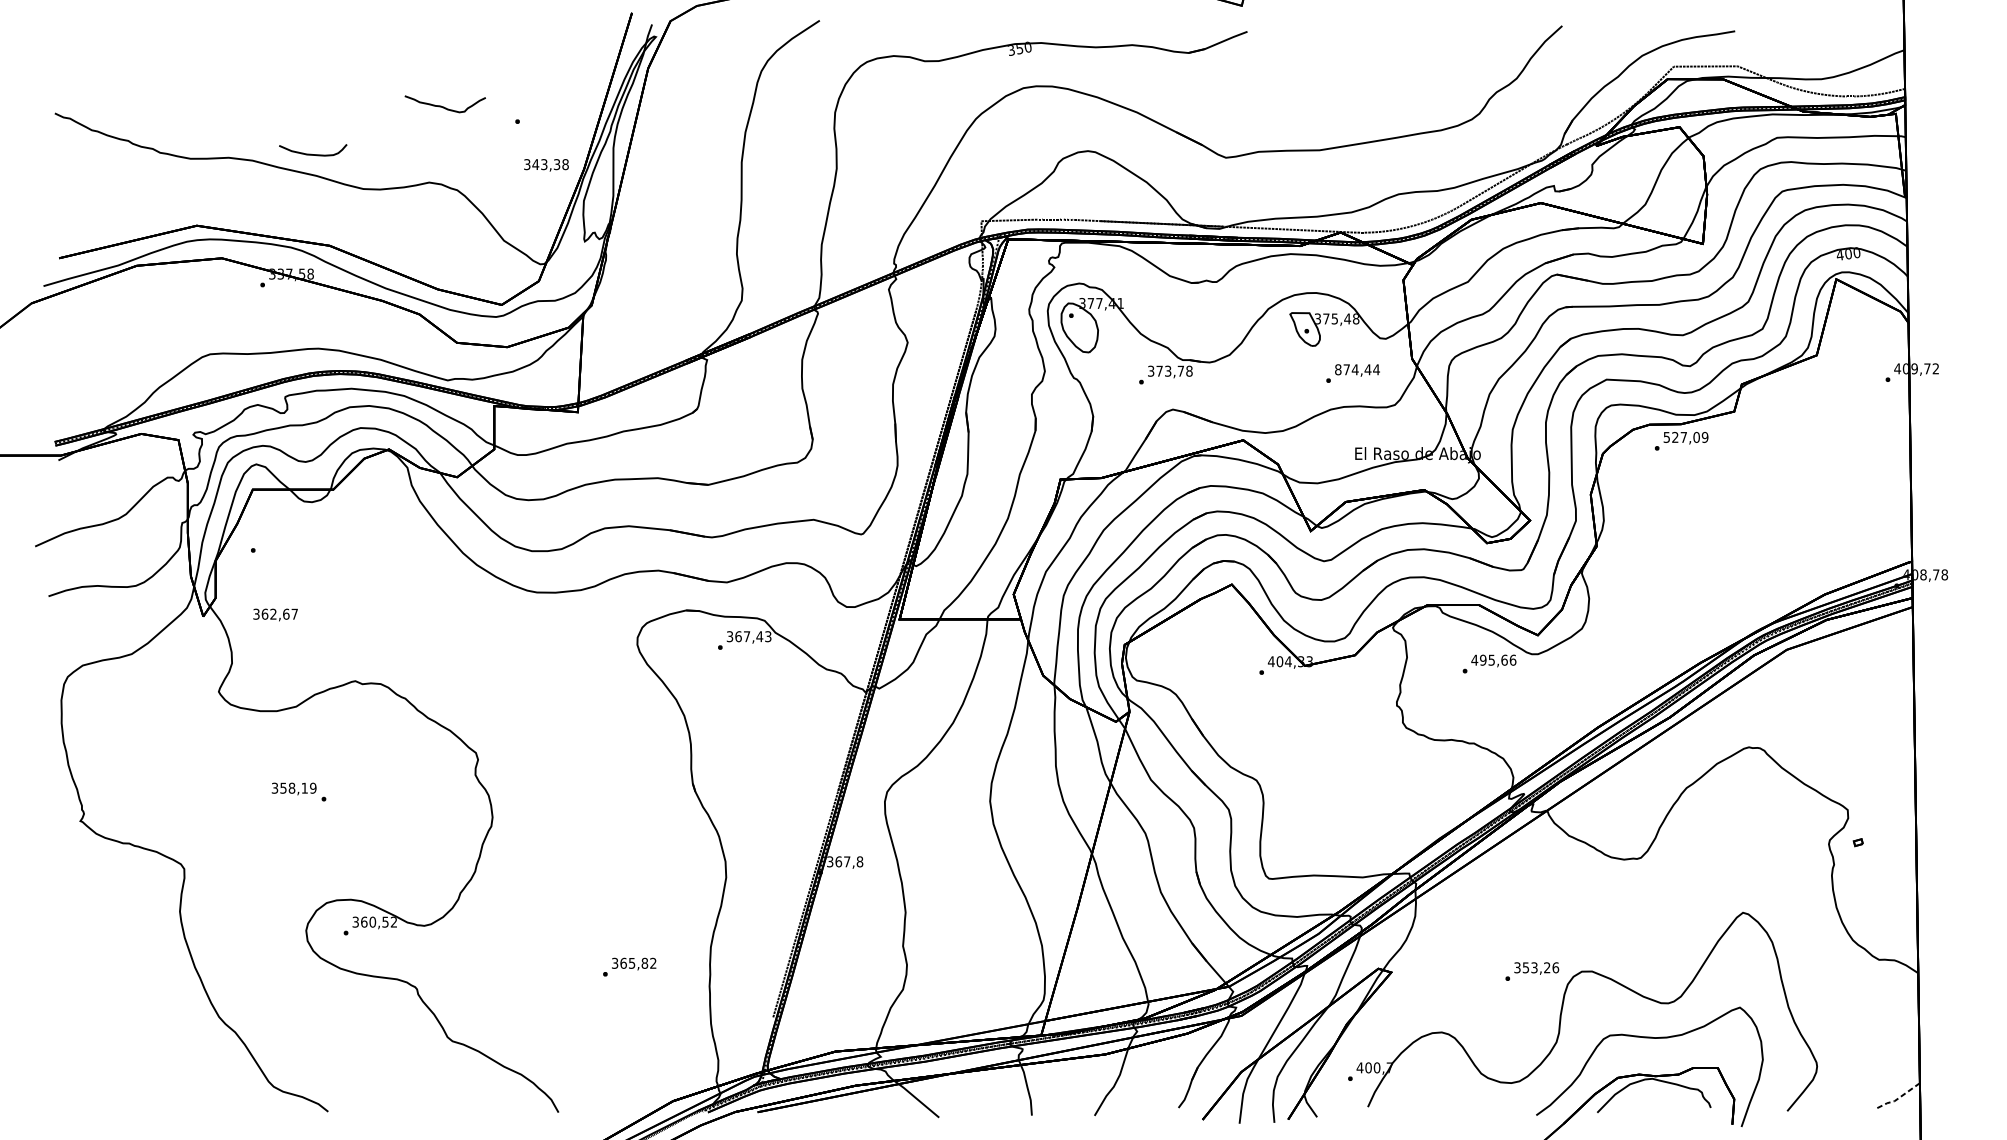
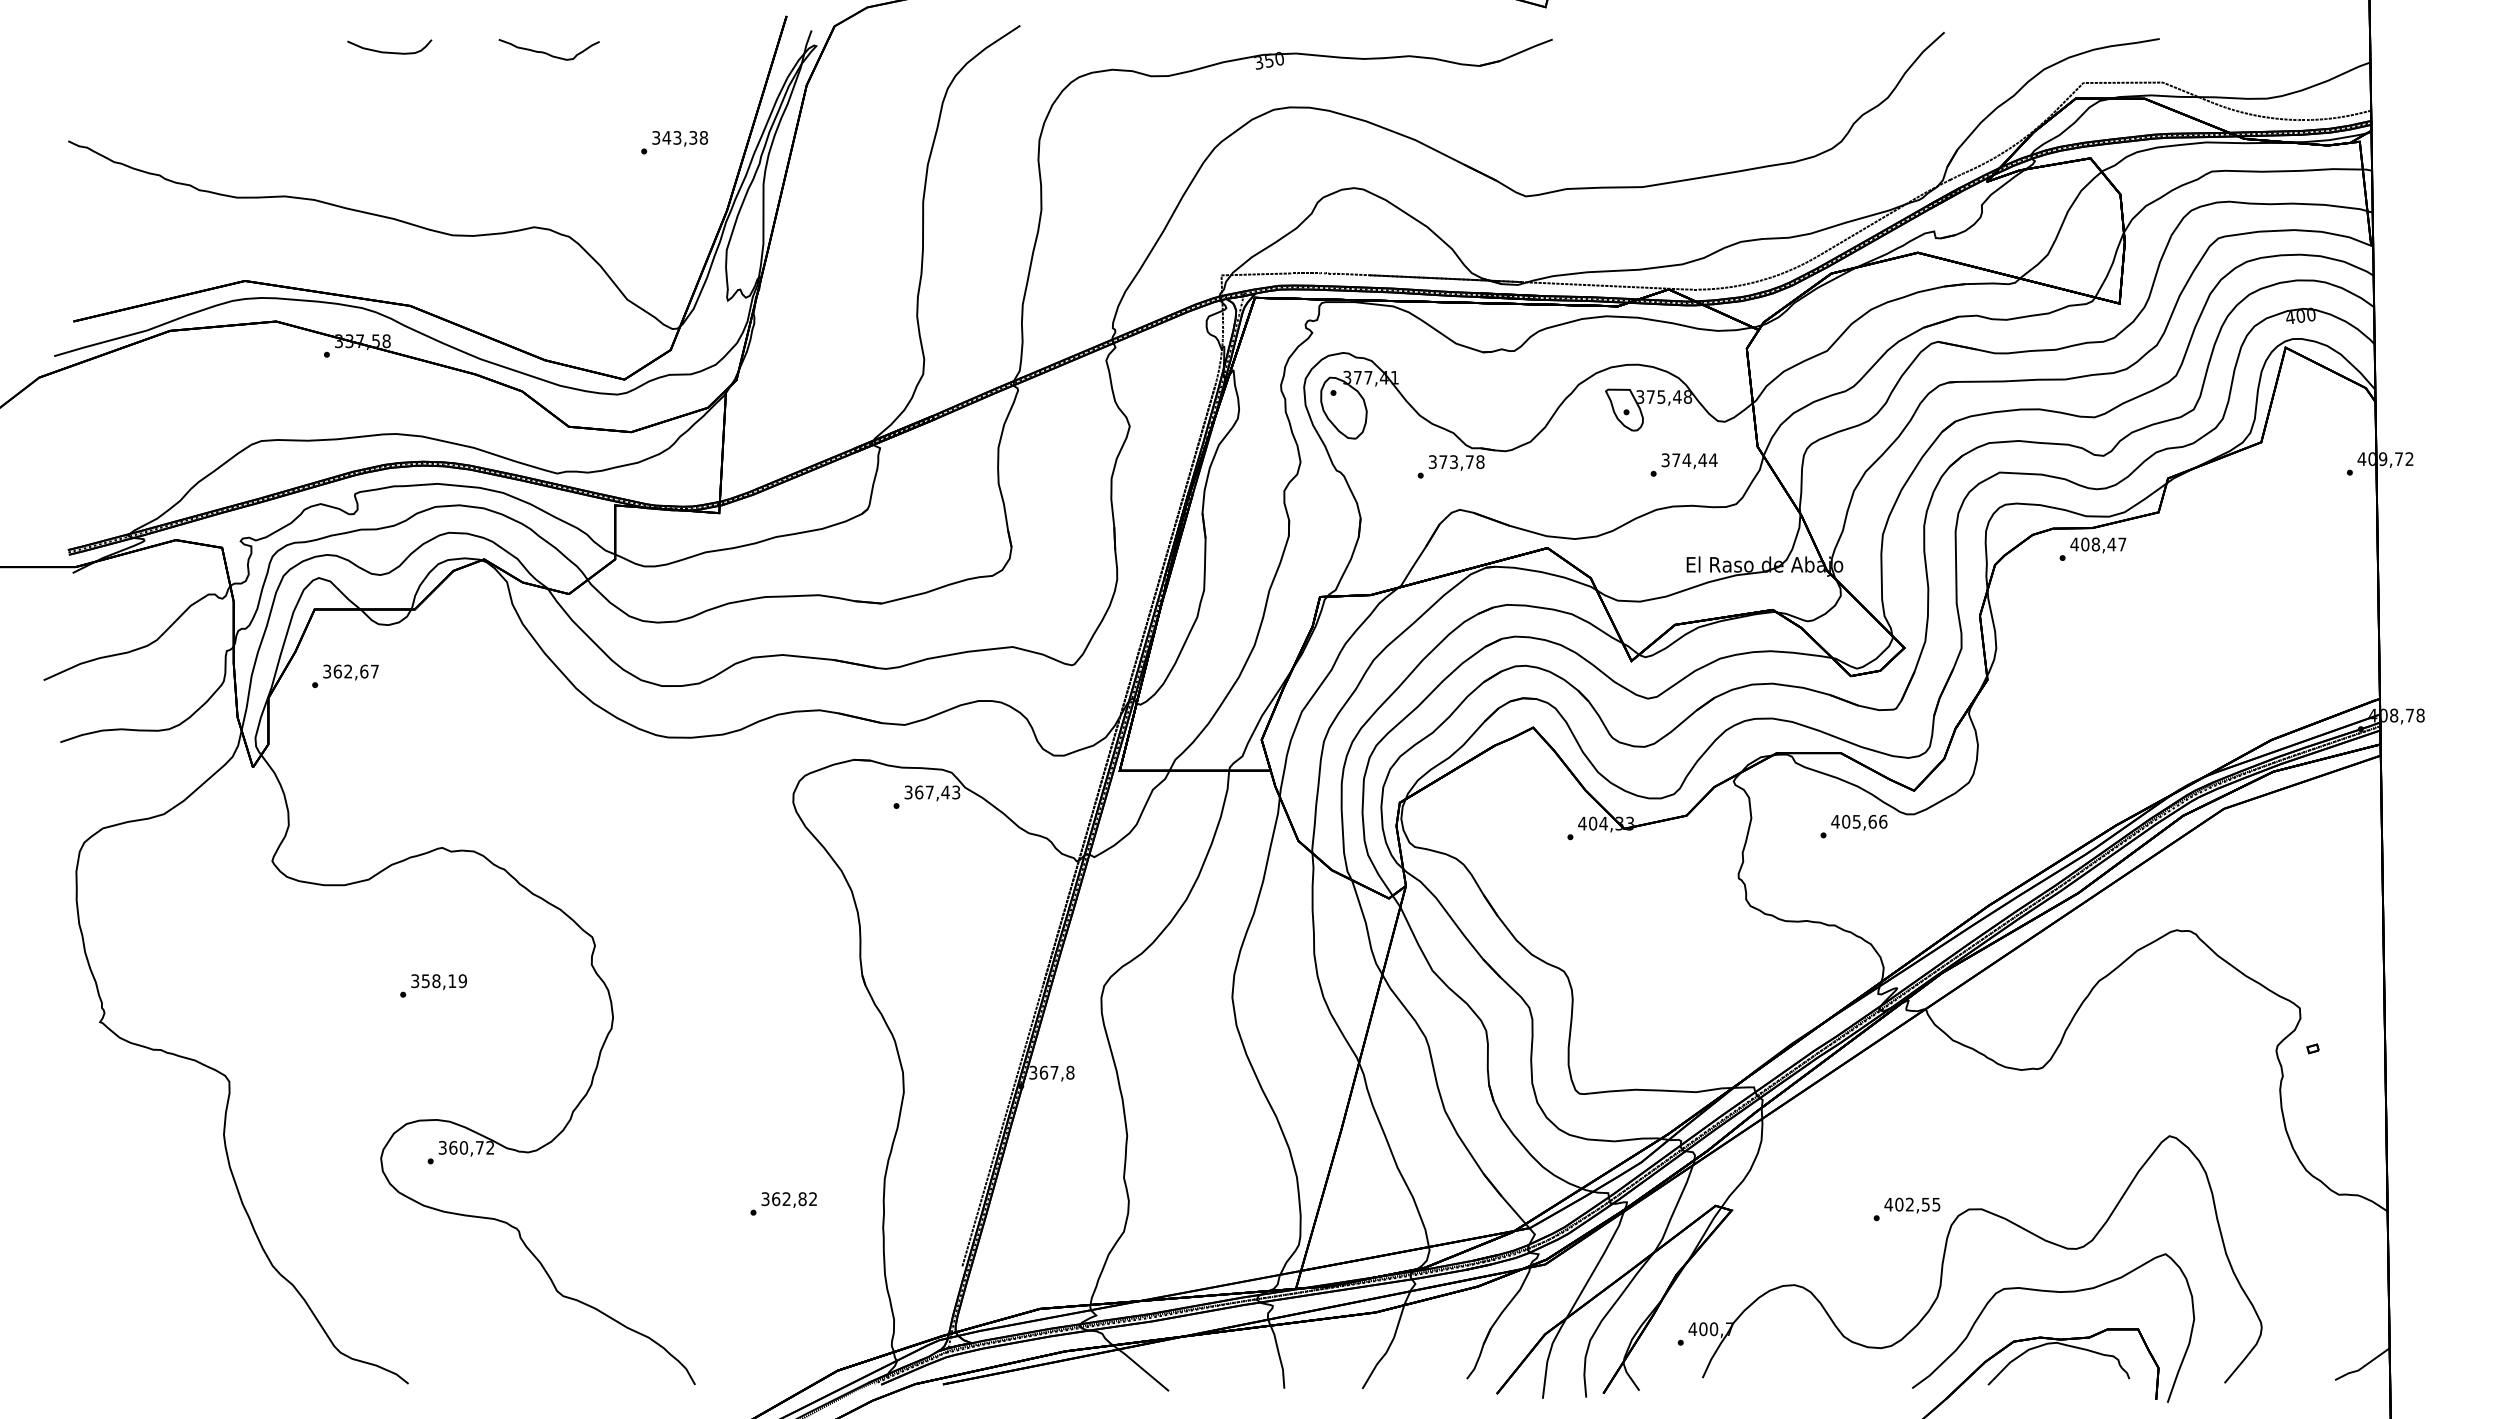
curve: (443, 106) -> (546, 52), moved
curve: (312, 153) -> (388, 51), moved
text: (545, 165) -> (679, 138), moved
text: (1338, 369) -> (1665, 460), 874,44 -> 374,44
text: (1685, 437) -> (2098, 544), 527,09 -> 408,47
text: (275, 614) -> (350, 672), moved
text: (1483, 659) -> (1846, 821), 495,66 -> 405,66
text: (293, 788) -> (438, 981), moved
text: (385, 921) -> (479, 1147), 360,52 -> 360,72
text: (631, 963) -> (786, 1199), 365,82 -> 362,82
text: (1536, 967) -> (1912, 1204), 353,26 -> 402,55
line: (1898, 1098) -> (2362, 1367), dashed -> solid

